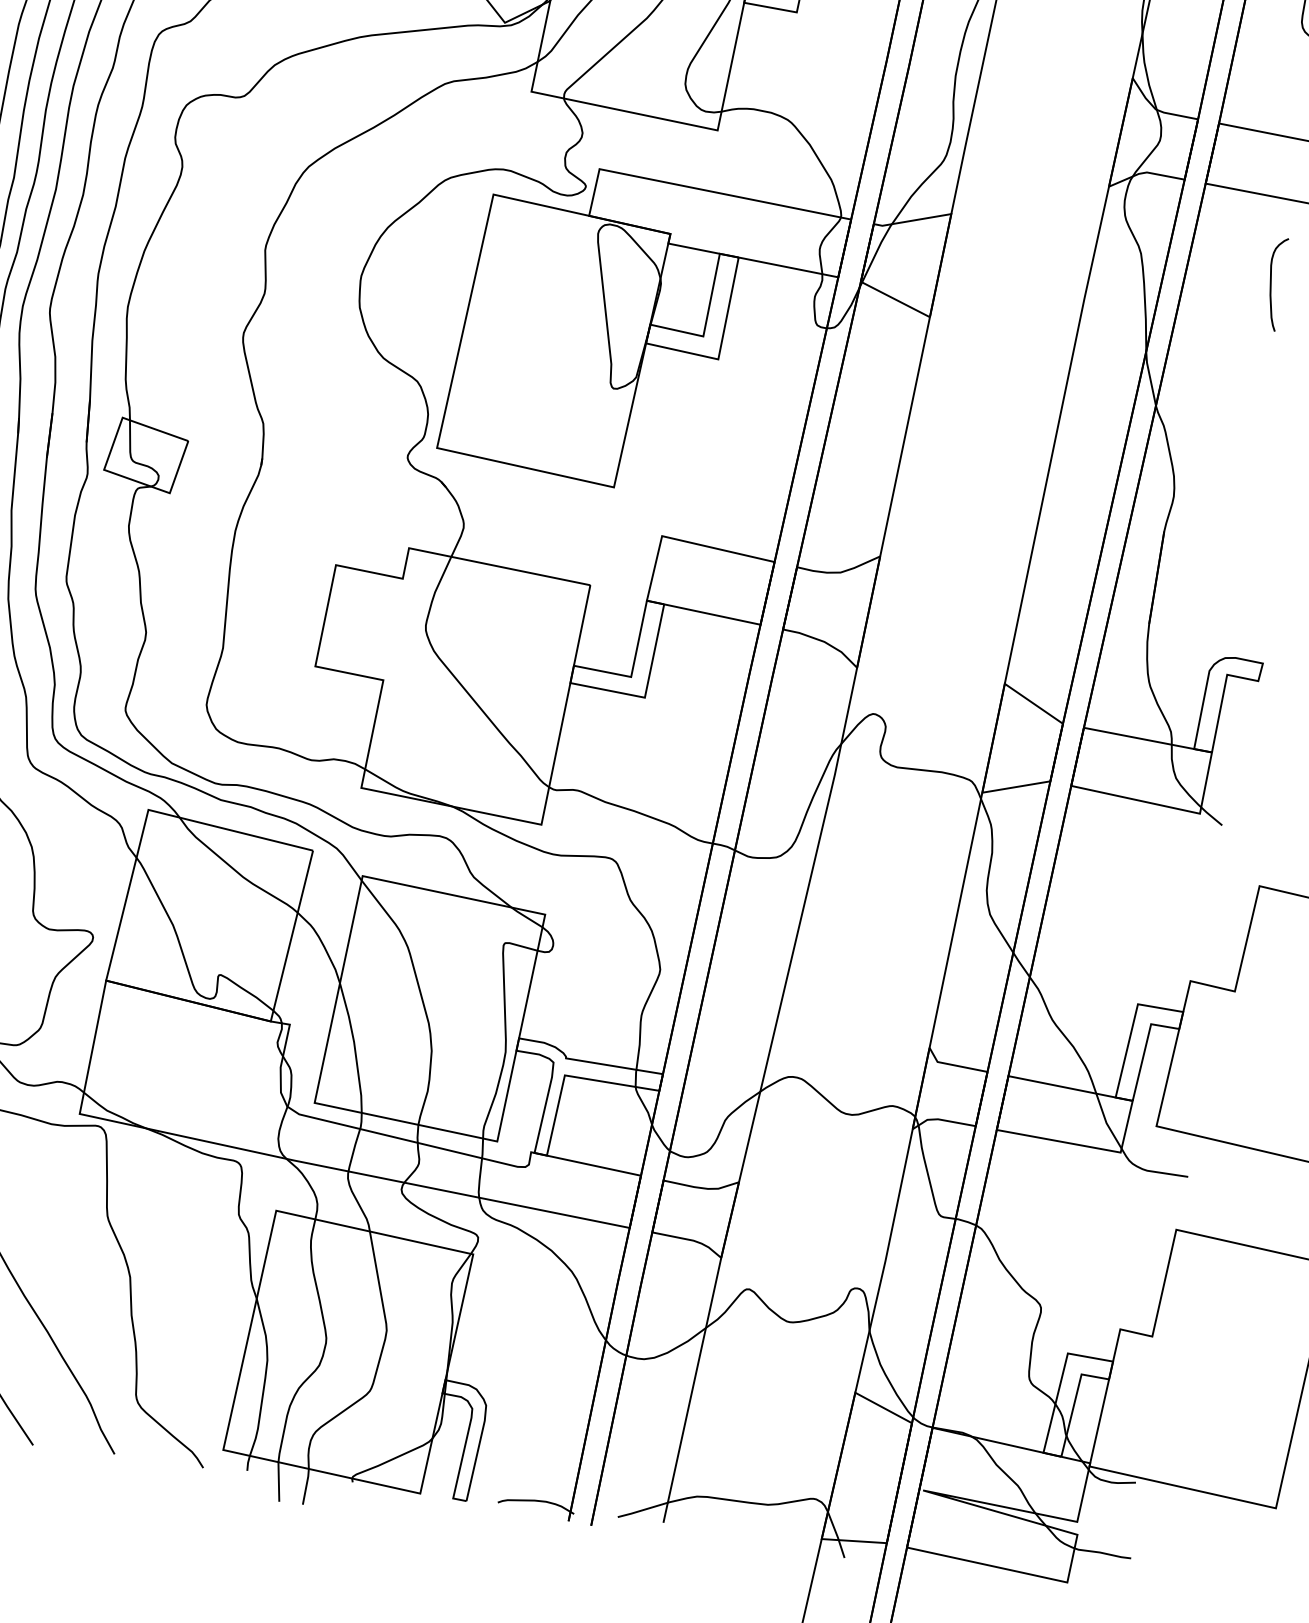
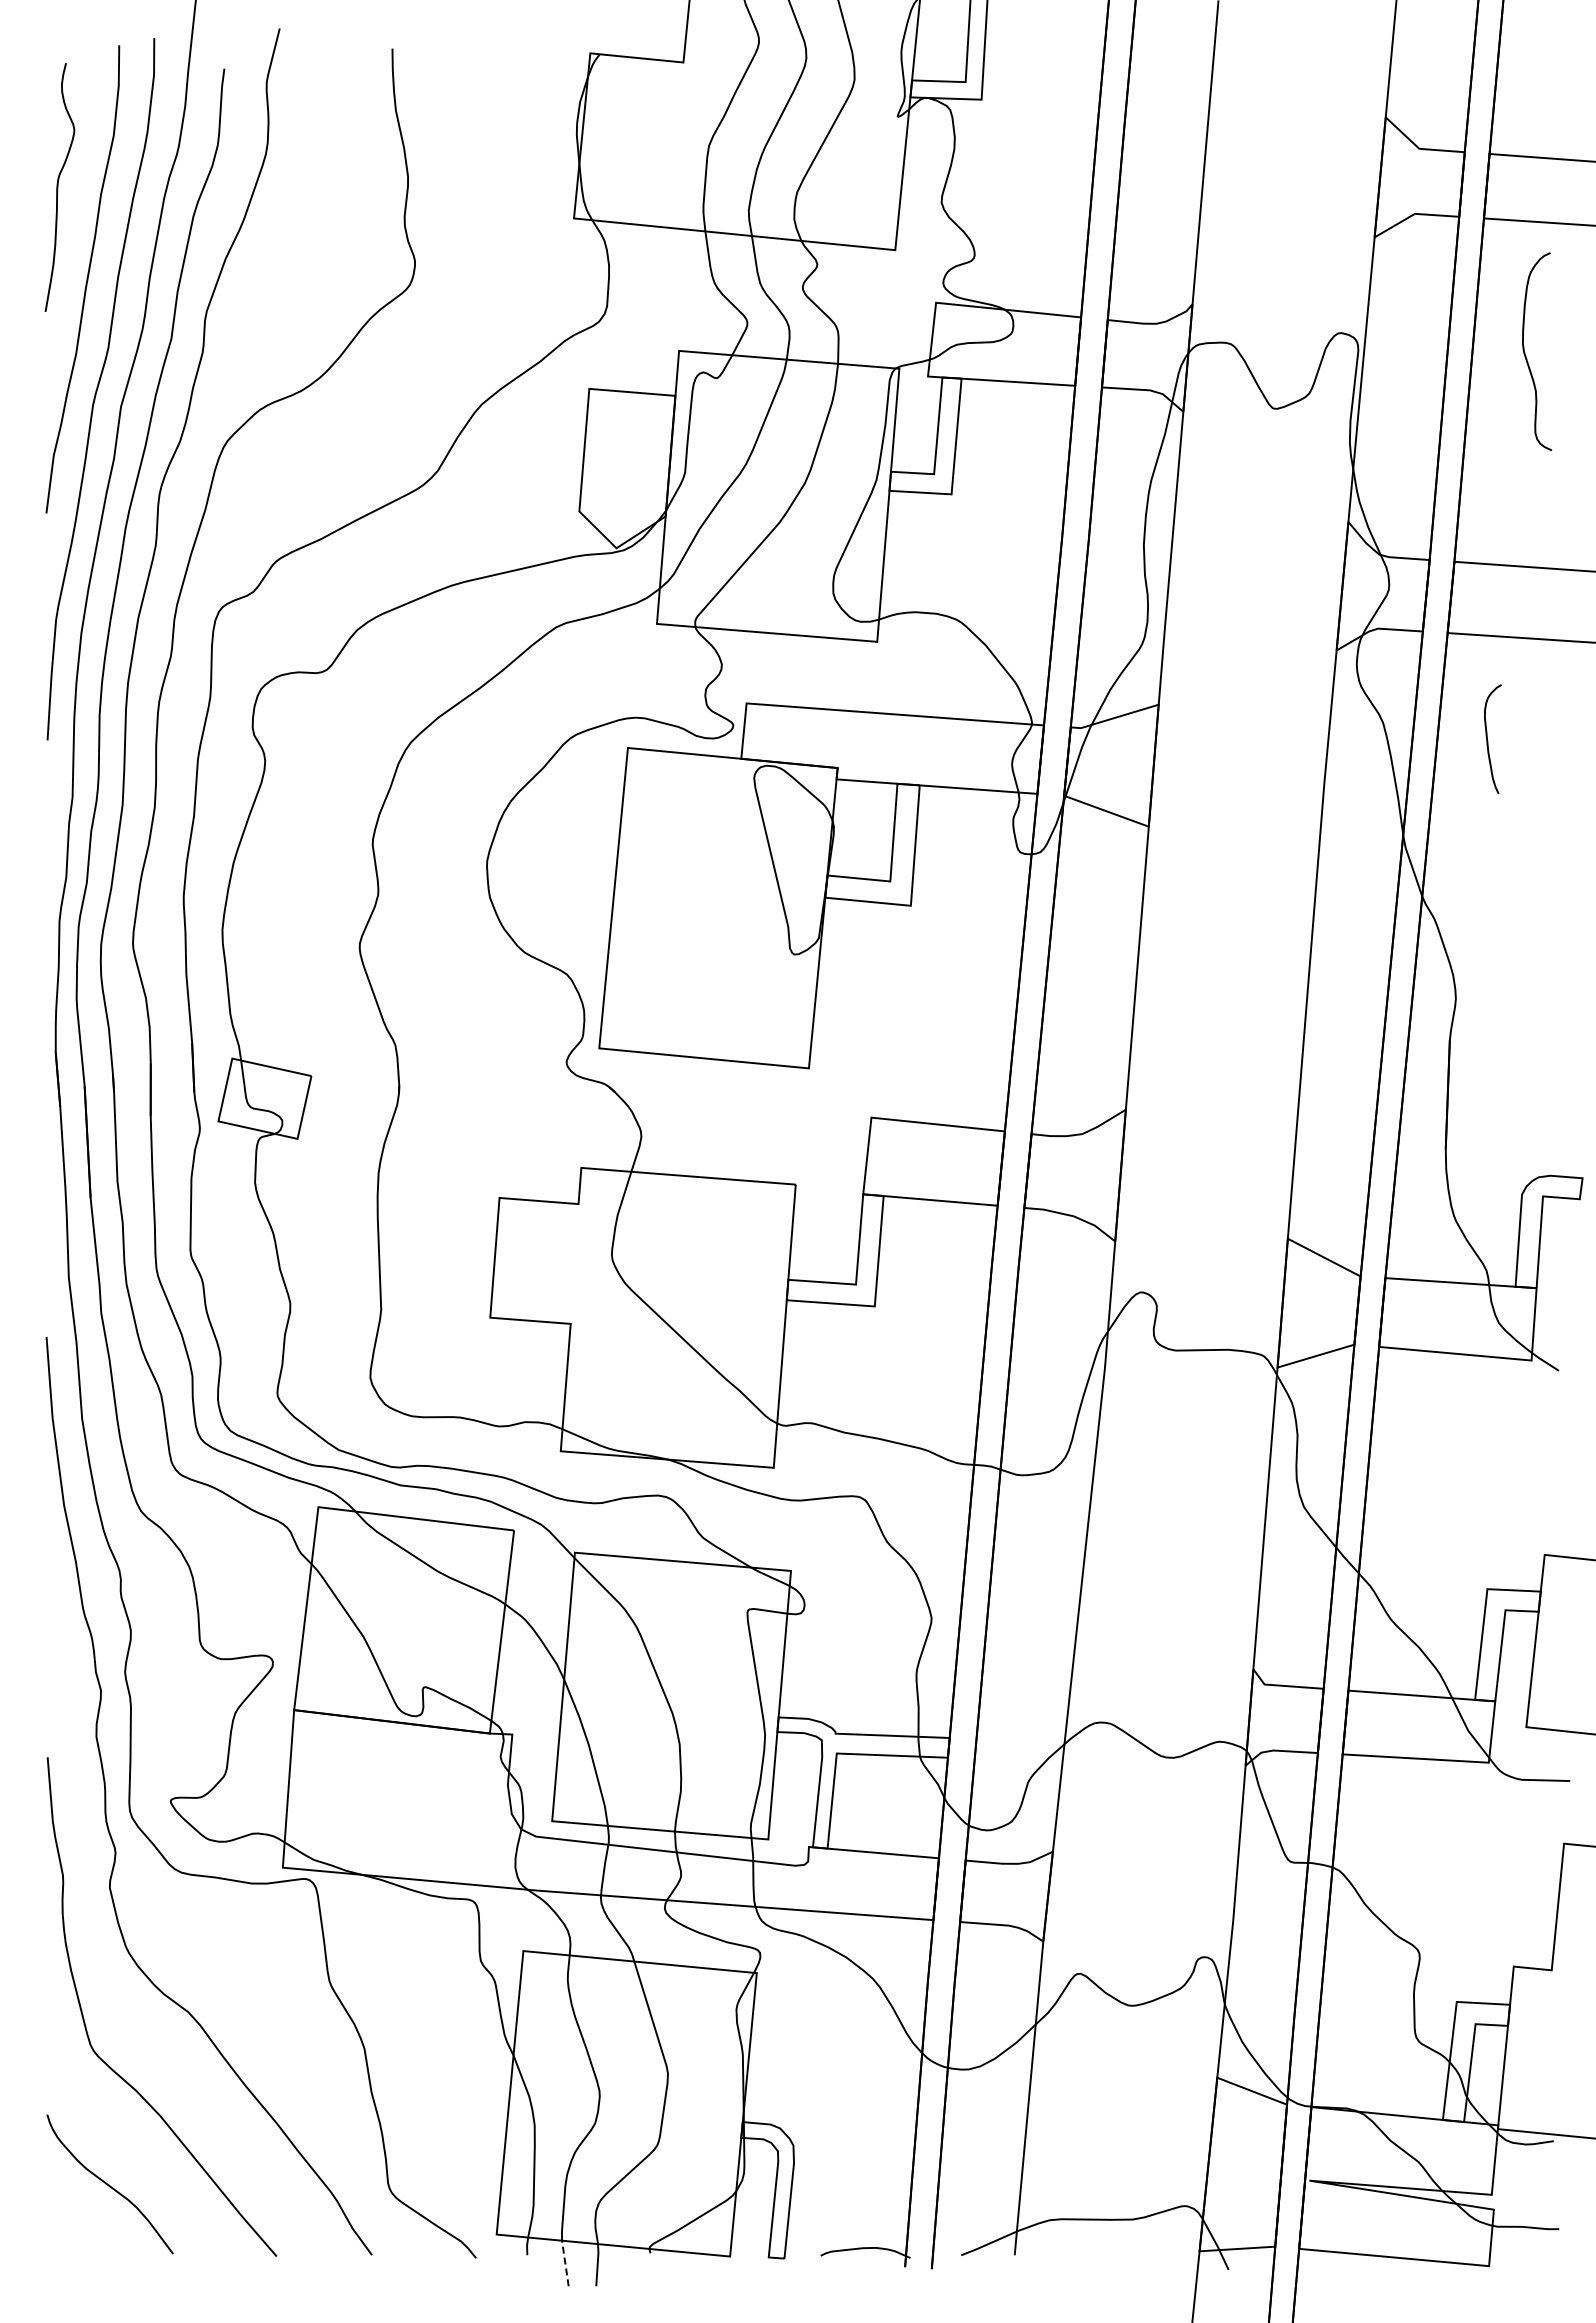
curve: (1271, 285) -> (1488, 740), moved
line: (279, 1481) -> (565, 2262), solid -> dashed

